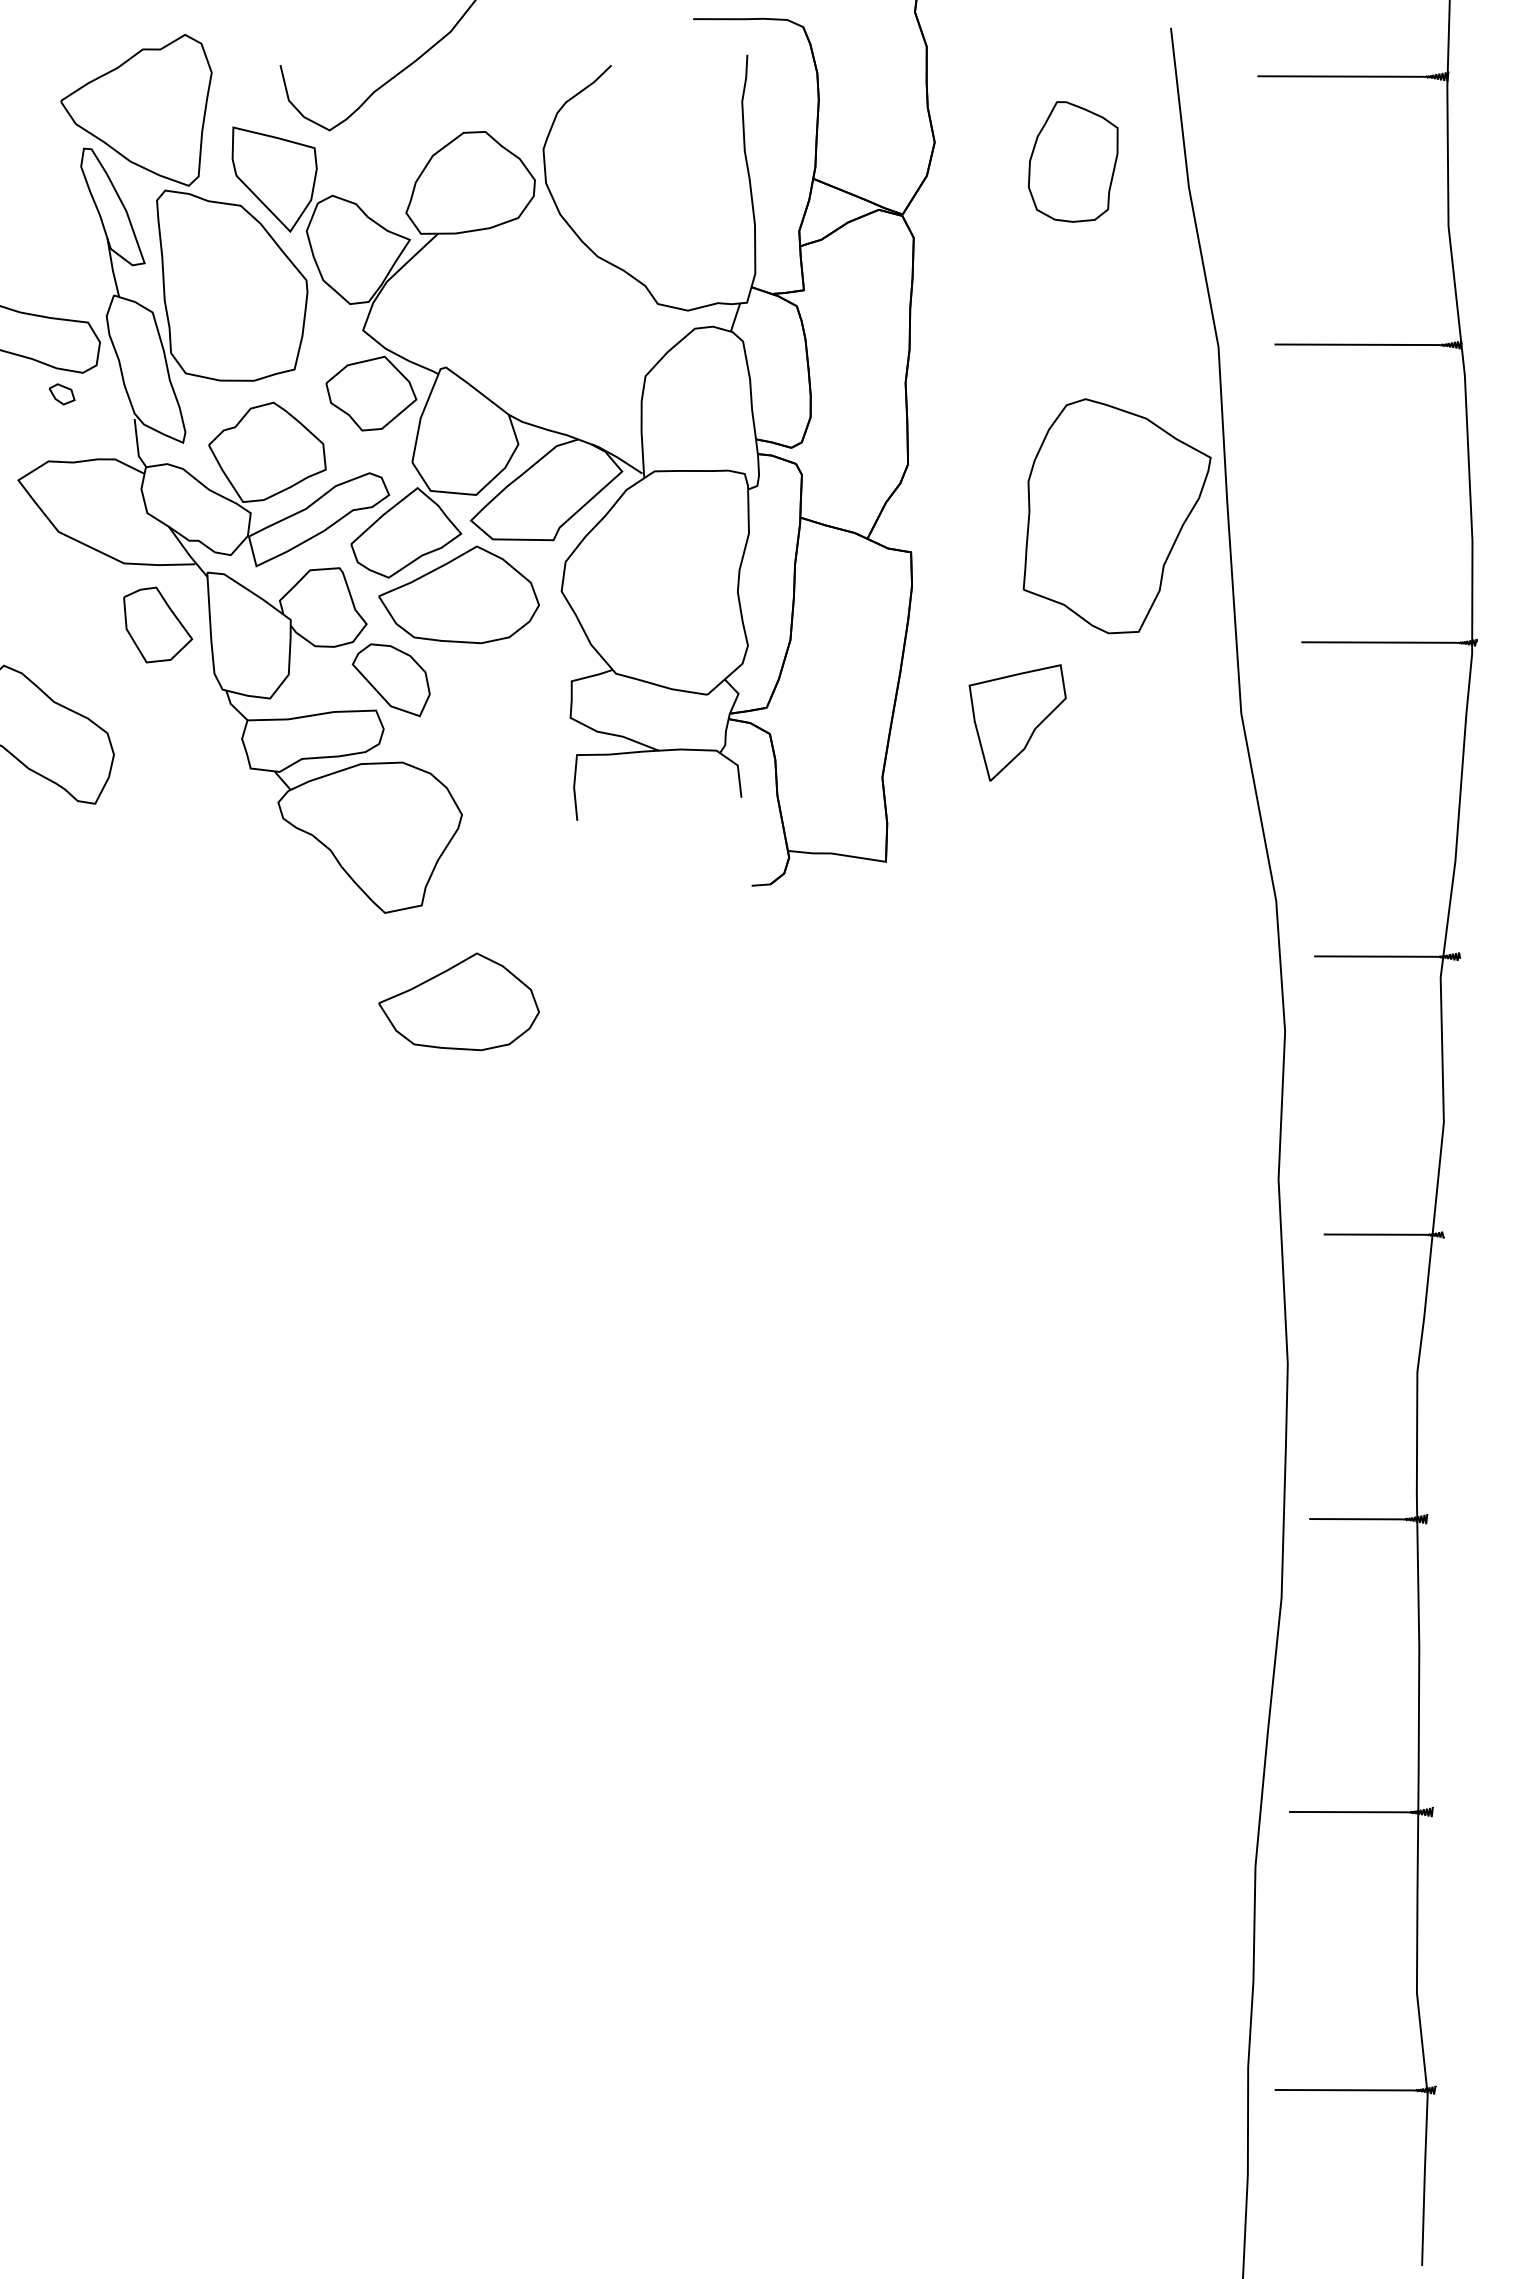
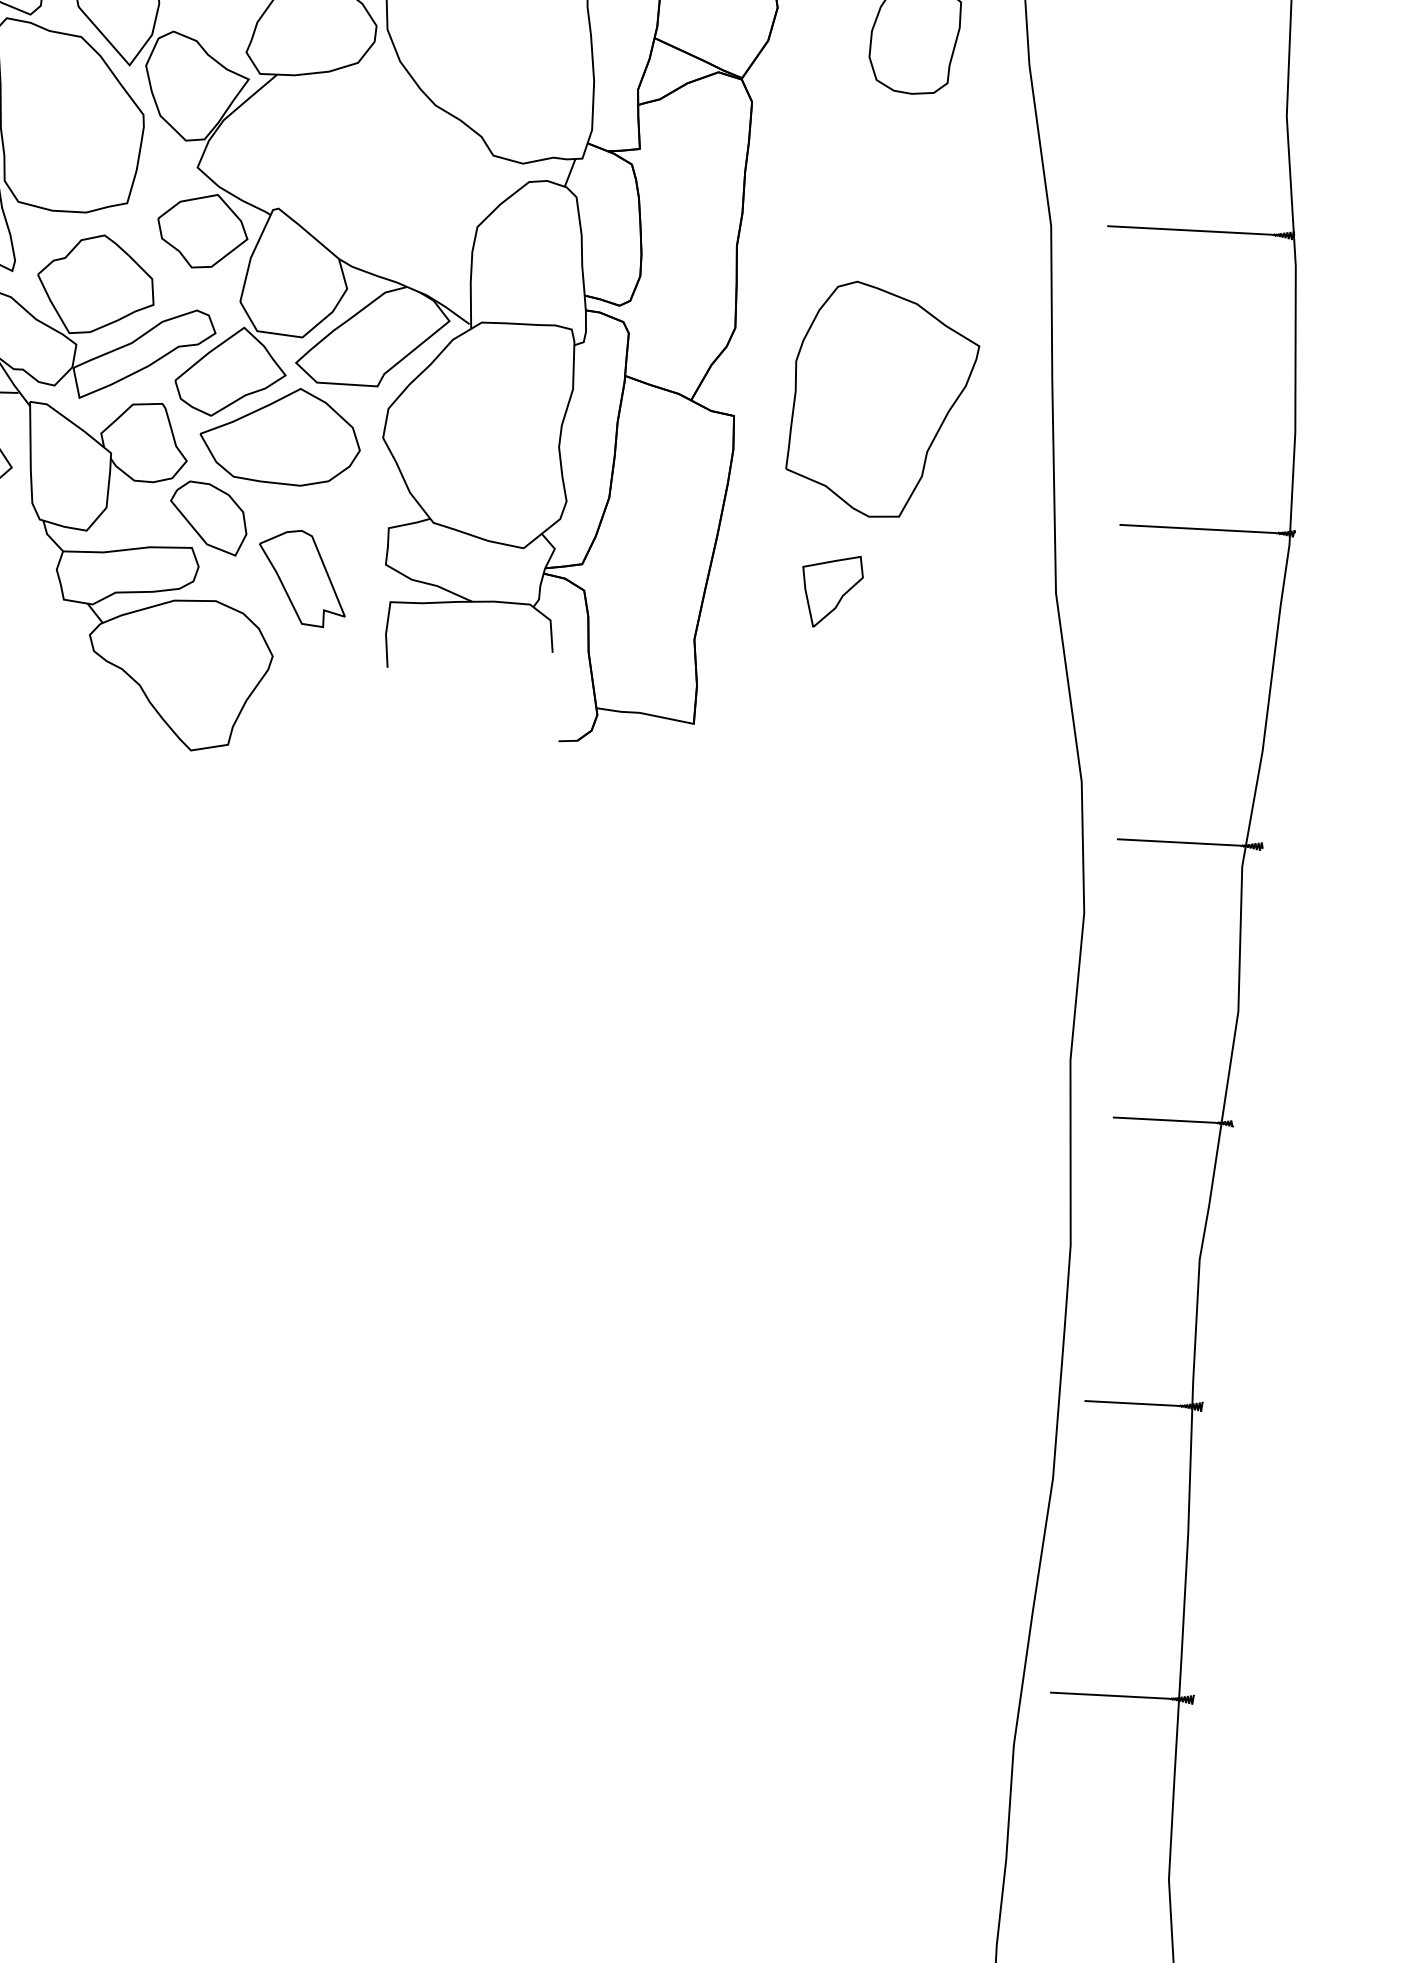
part: (1116, 516) -> (882, 400), moved
part: (1017, 722) -> (832, 591), size x0.62
part: (487, 735) -> (302, 578), added
part: (458, 1001) -> (260, 842), removed

